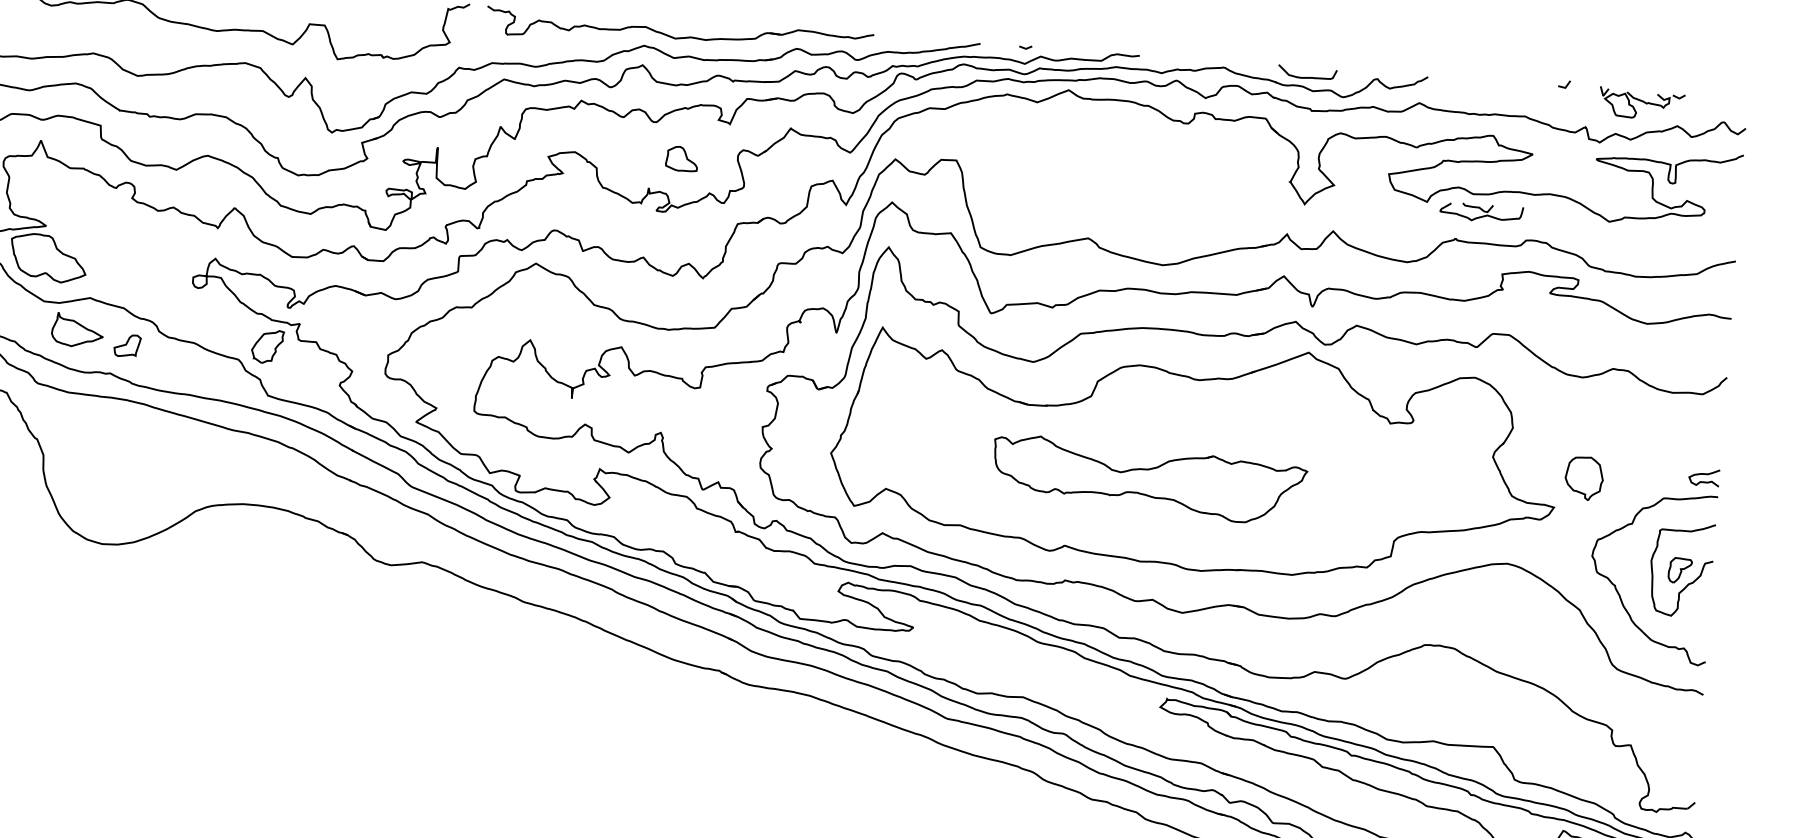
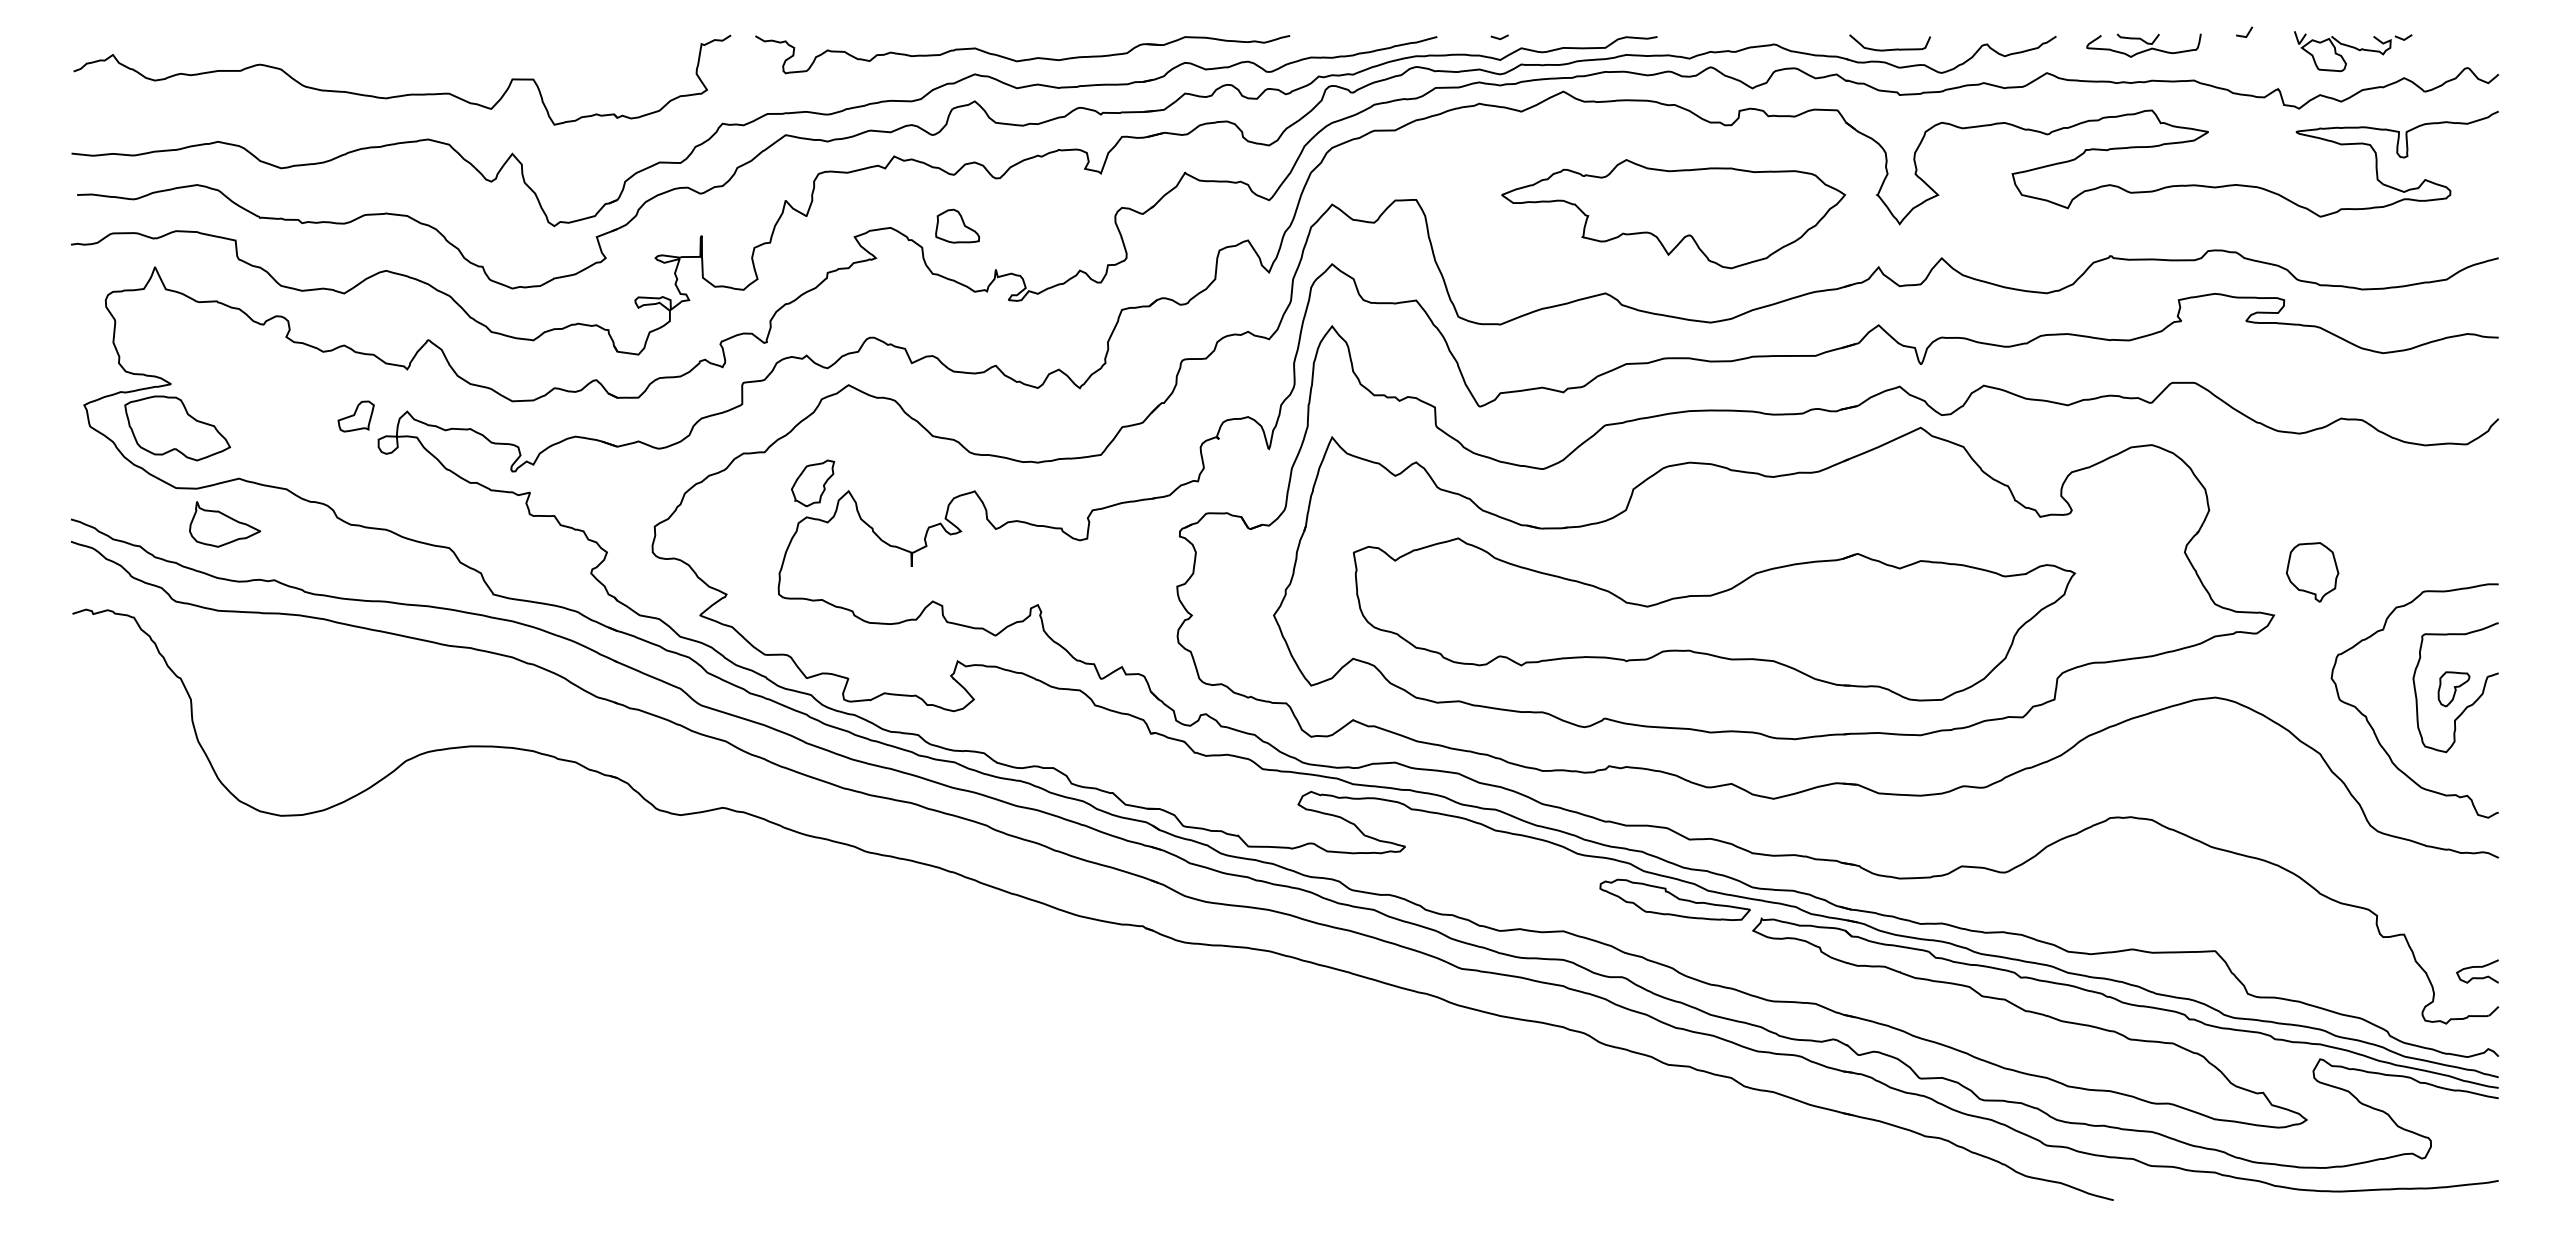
part: (682, 158) -> (957, 225), moved
part: (1141, 185) -> (1673, 214), added
part: (1481, 212) -> (2143, 45), moved
part: (126, 345) -> (355, 416), moved
part: (267, 346) -> (813, 483), moved
curve: (1704, 474) -> (2477, 967), moved
part: (1149, 480) -> (1714, 619), size x1.67
part: (1105, 680) -> (1674, 899), added

